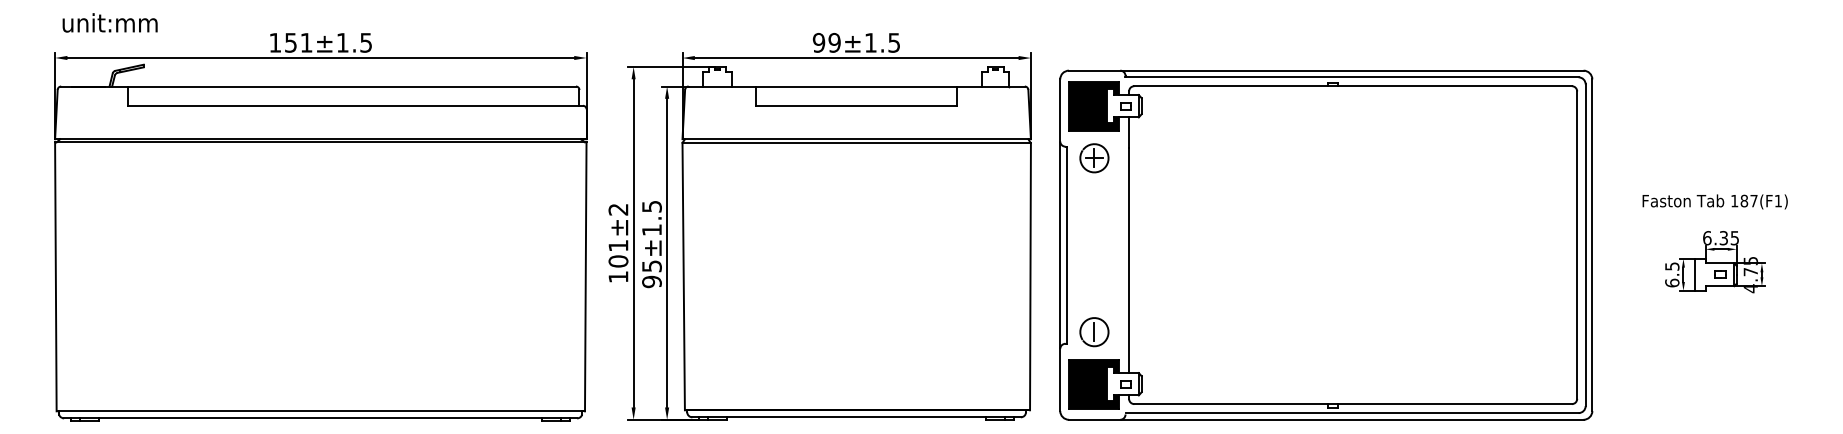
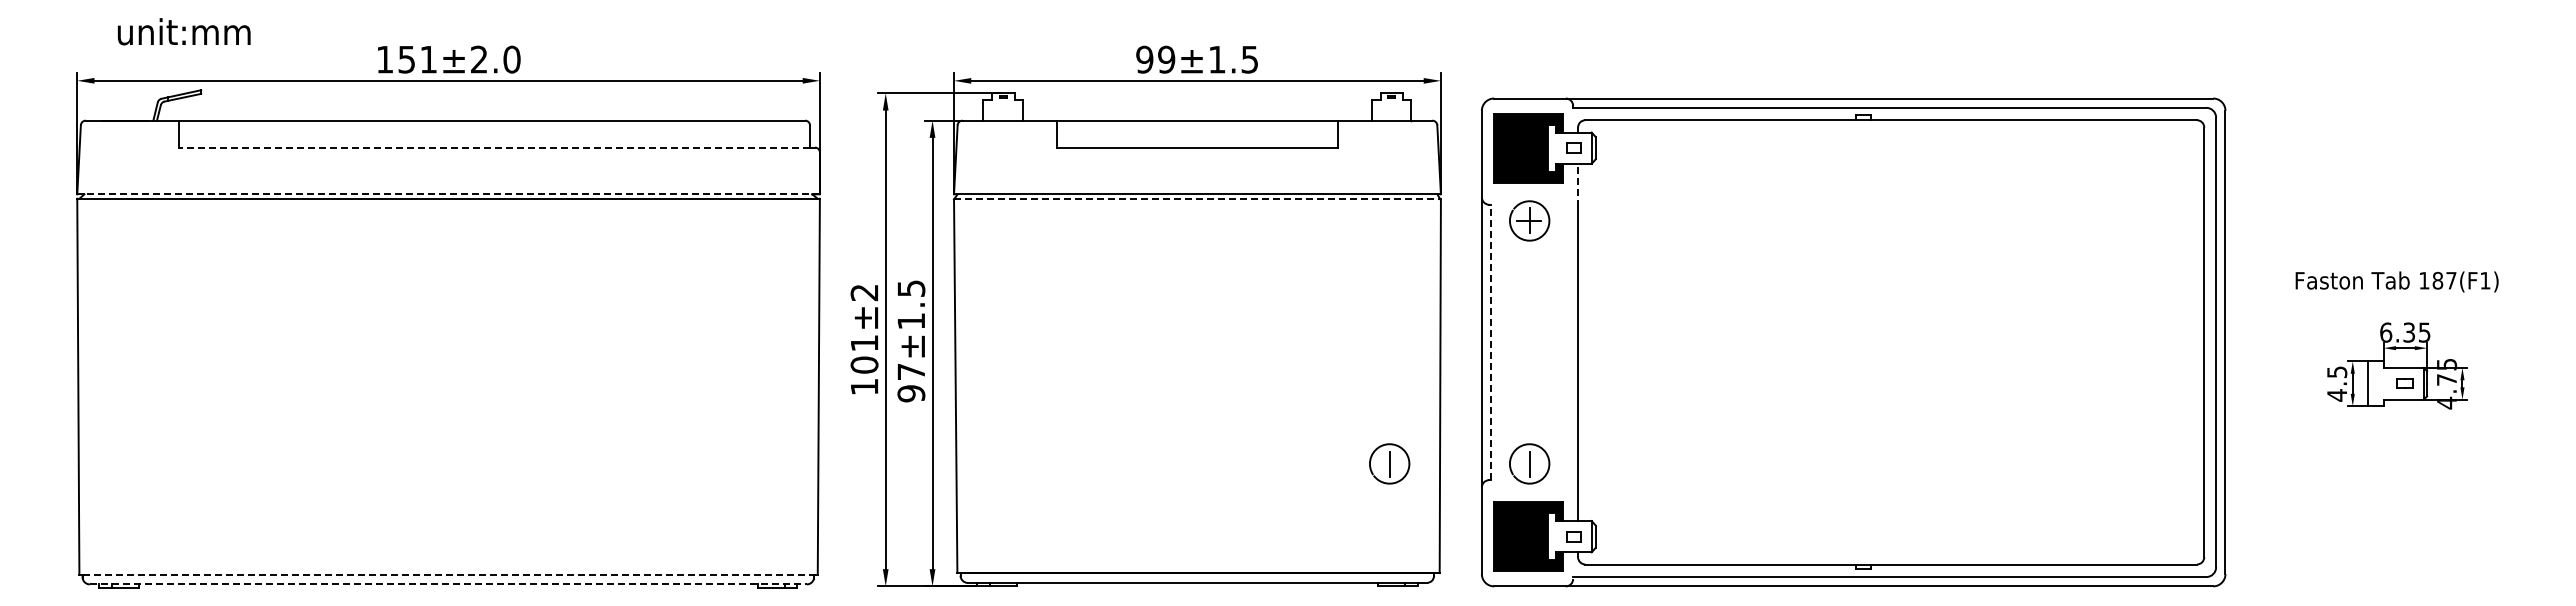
text: (109, 22) -> (183, 31), moved
text: (354, 42) -> (495, 59), 151±1.5 -> 151±2.0
line: (353, 105) -> (494, 147), solid -> dashed
line: (1129, 132) -> (1578, 185), solid -> dashed
line: (323, 139) -> (452, 194), solid -> dashed
line: (856, 142) -> (1197, 199), solid -> dashed
line: (1067, 245) -> (1491, 342), solid -> dashed
text: (652, 266) -> (911, 372), 95±1.5 -> 97±1.5
text: (1672, 283) -> (2337, 395), 6.5 -> 4.5
part: (994, 331) -> (1389, 463), added
line: (322, 411) -> (450, 574), solid -> dashed
line: (320, 418) -> (448, 584), solid -> dashed

